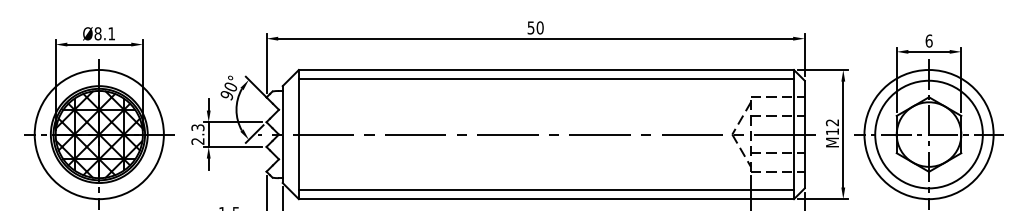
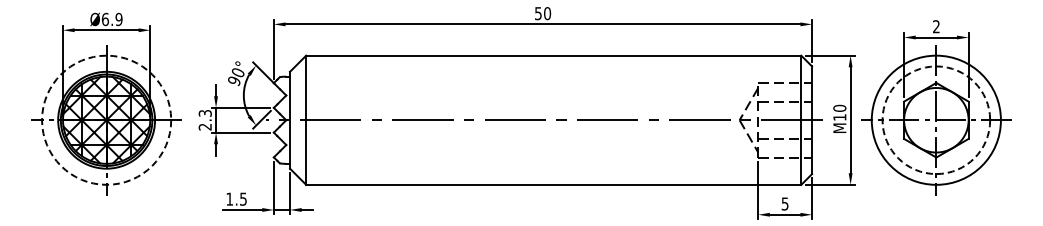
text: (104, 33) -> (111, 19), Ø8.1 -> Ø6.9
text: (929, 40) -> (936, 26), 6 -> 2
line: (546, 79) -> (553, 65), removed
text: (832, 121) -> (839, 107), M12 -> M10
circle: (99, 133) -> (106, 119), solid -> dashed
circle: (929, 134) -> (936, 120), solid -> dashed
line: (546, 189) -> (553, 175), removed

